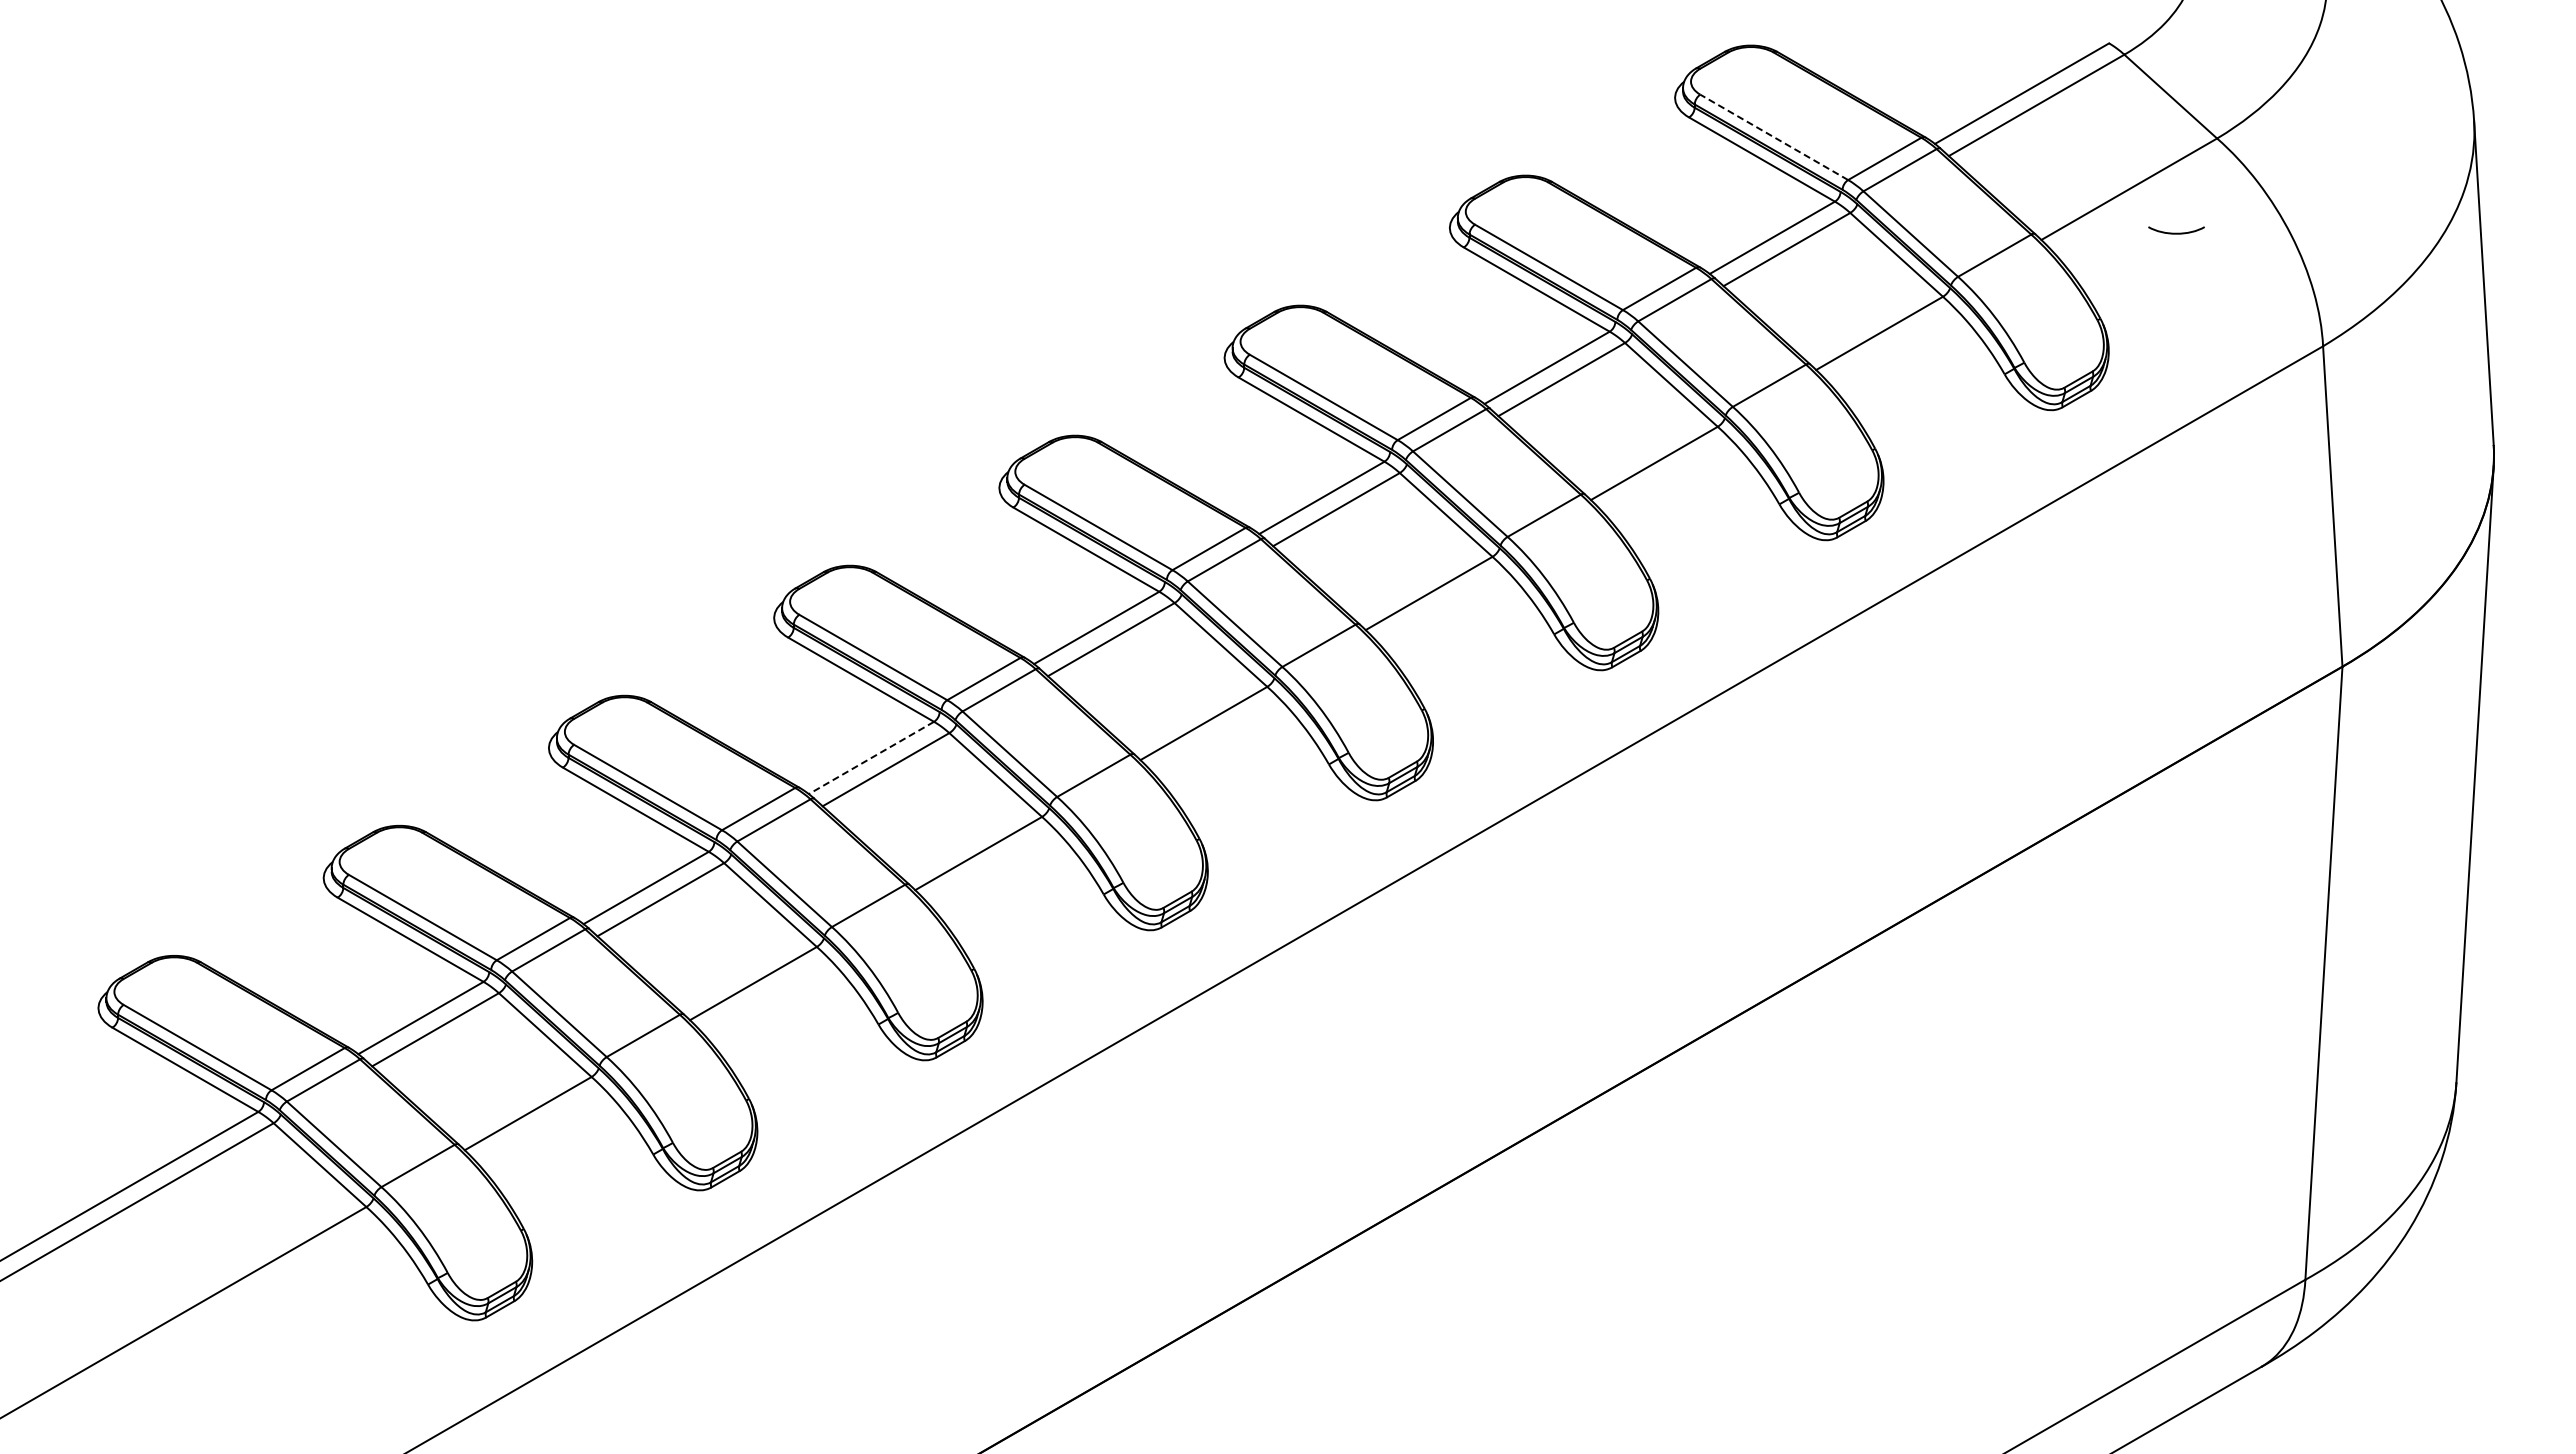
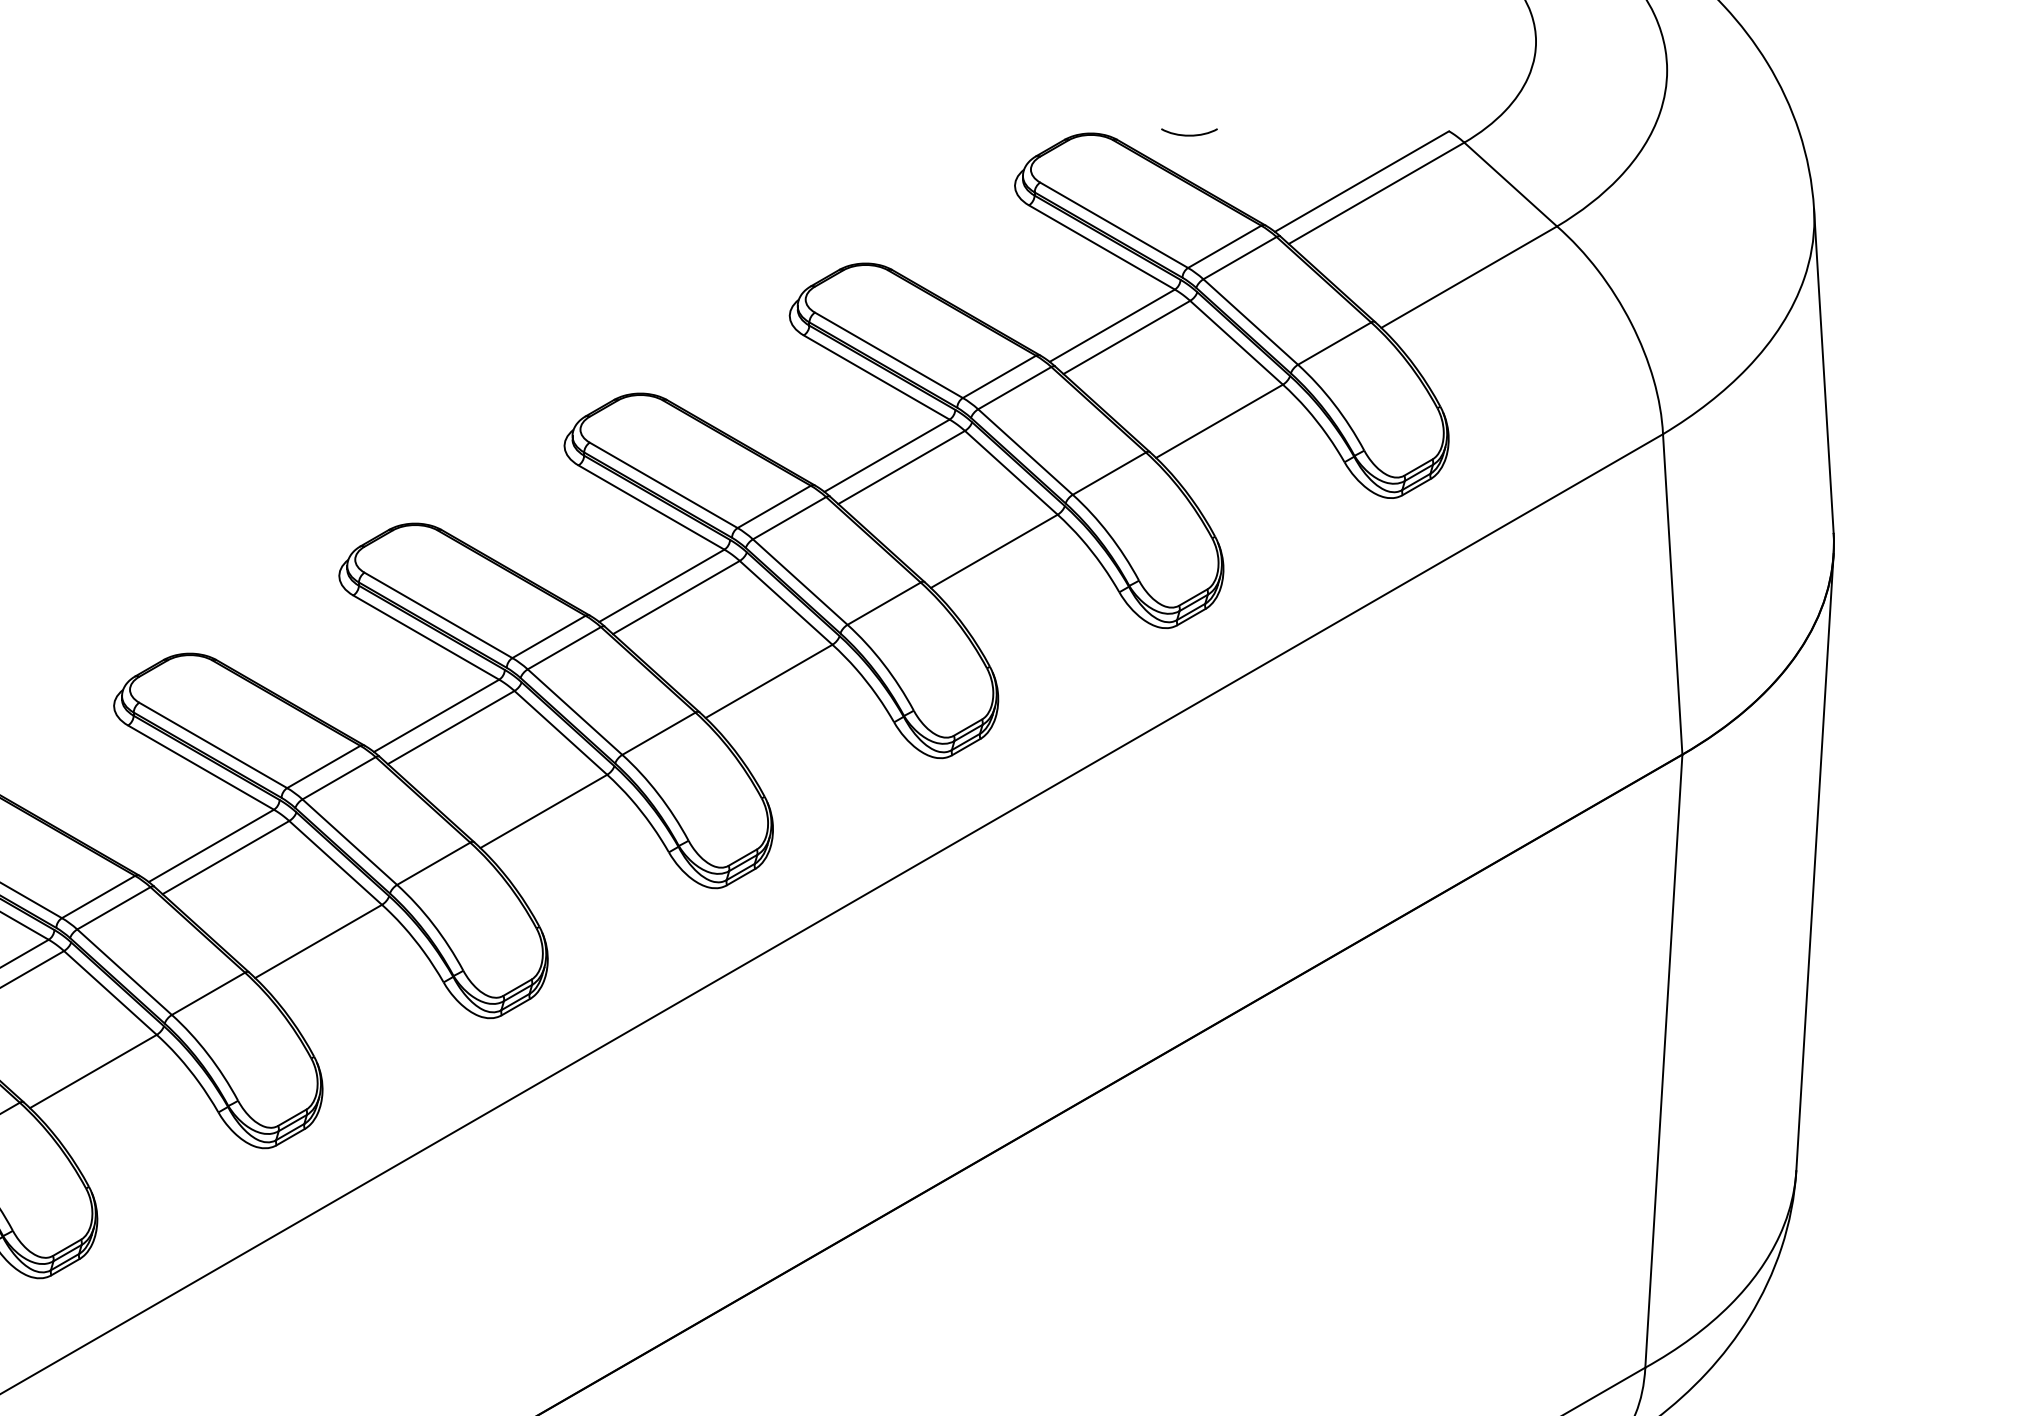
line: (1773, 137) -> (1113, 225), dashed -> solid
curve: (2176, 232) -> (1189, 134), moved
line: (871, 758) -> (211, 846), dashed -> solid

